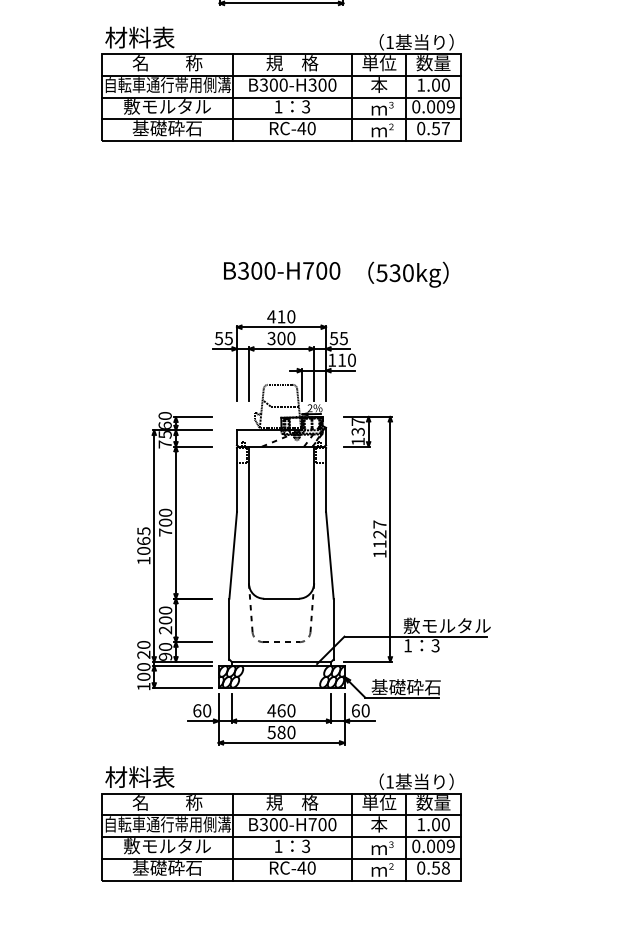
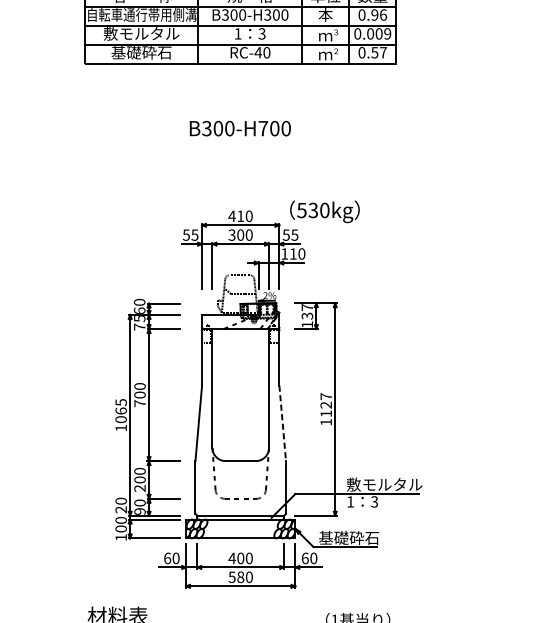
text: (433, 84) -> (372, 14), 1.00 -> 0.96
text: (282, 270) -> (240, 128), moved
text: (408, 274) -> (324, 211), moved
line: (329, 555) -> (282, 423), solid -> dashed
text: (281, 710) -> (240, 558), 460 -> 400

